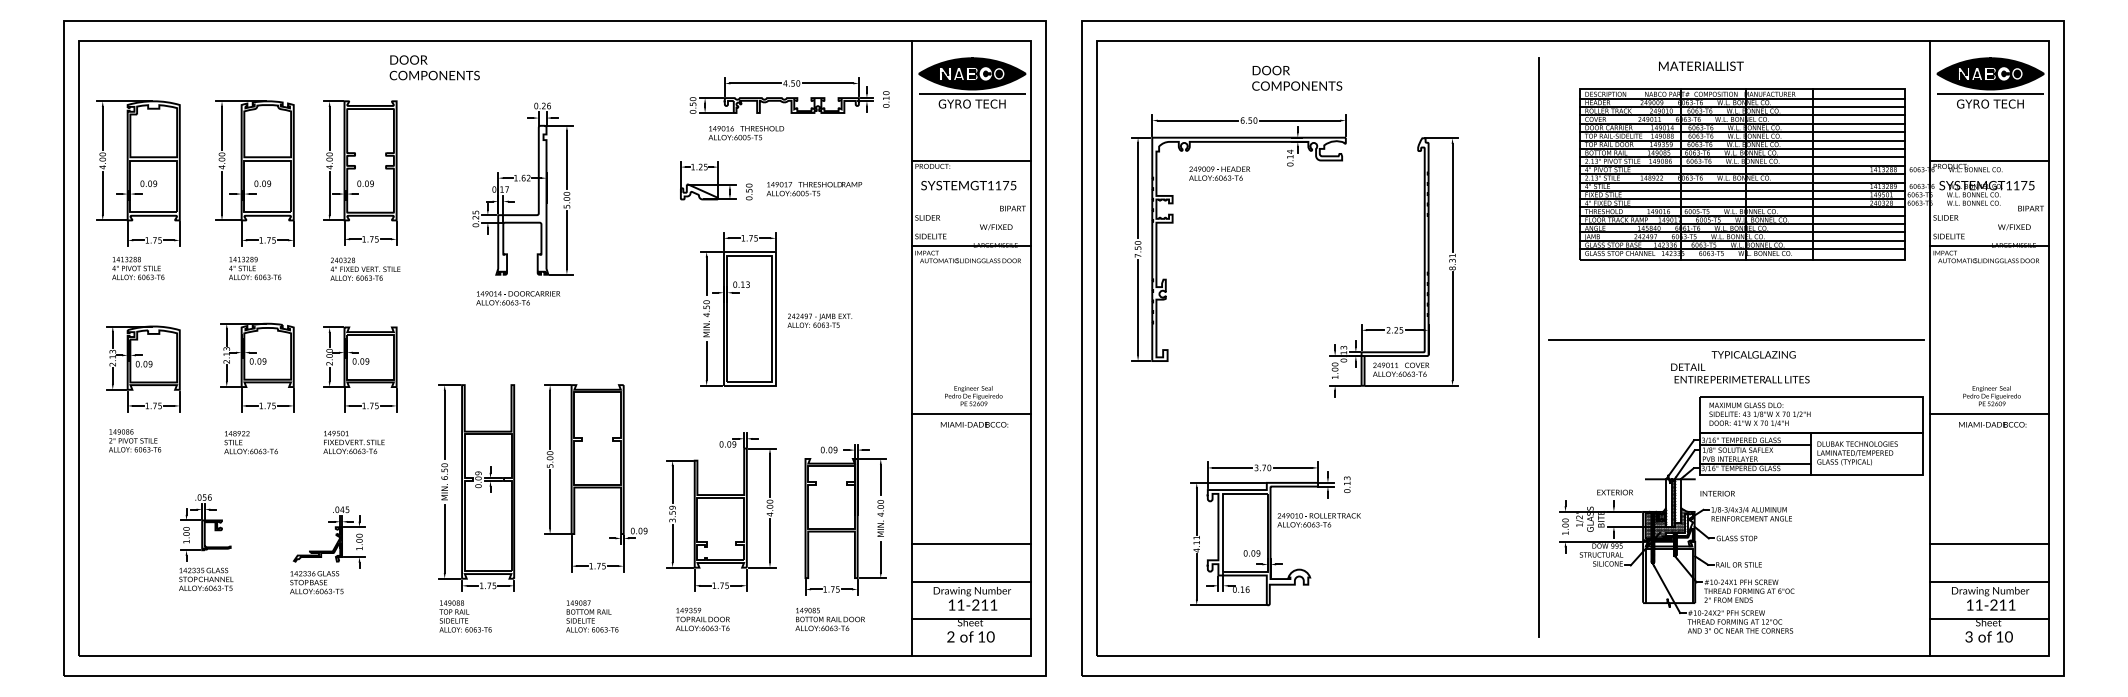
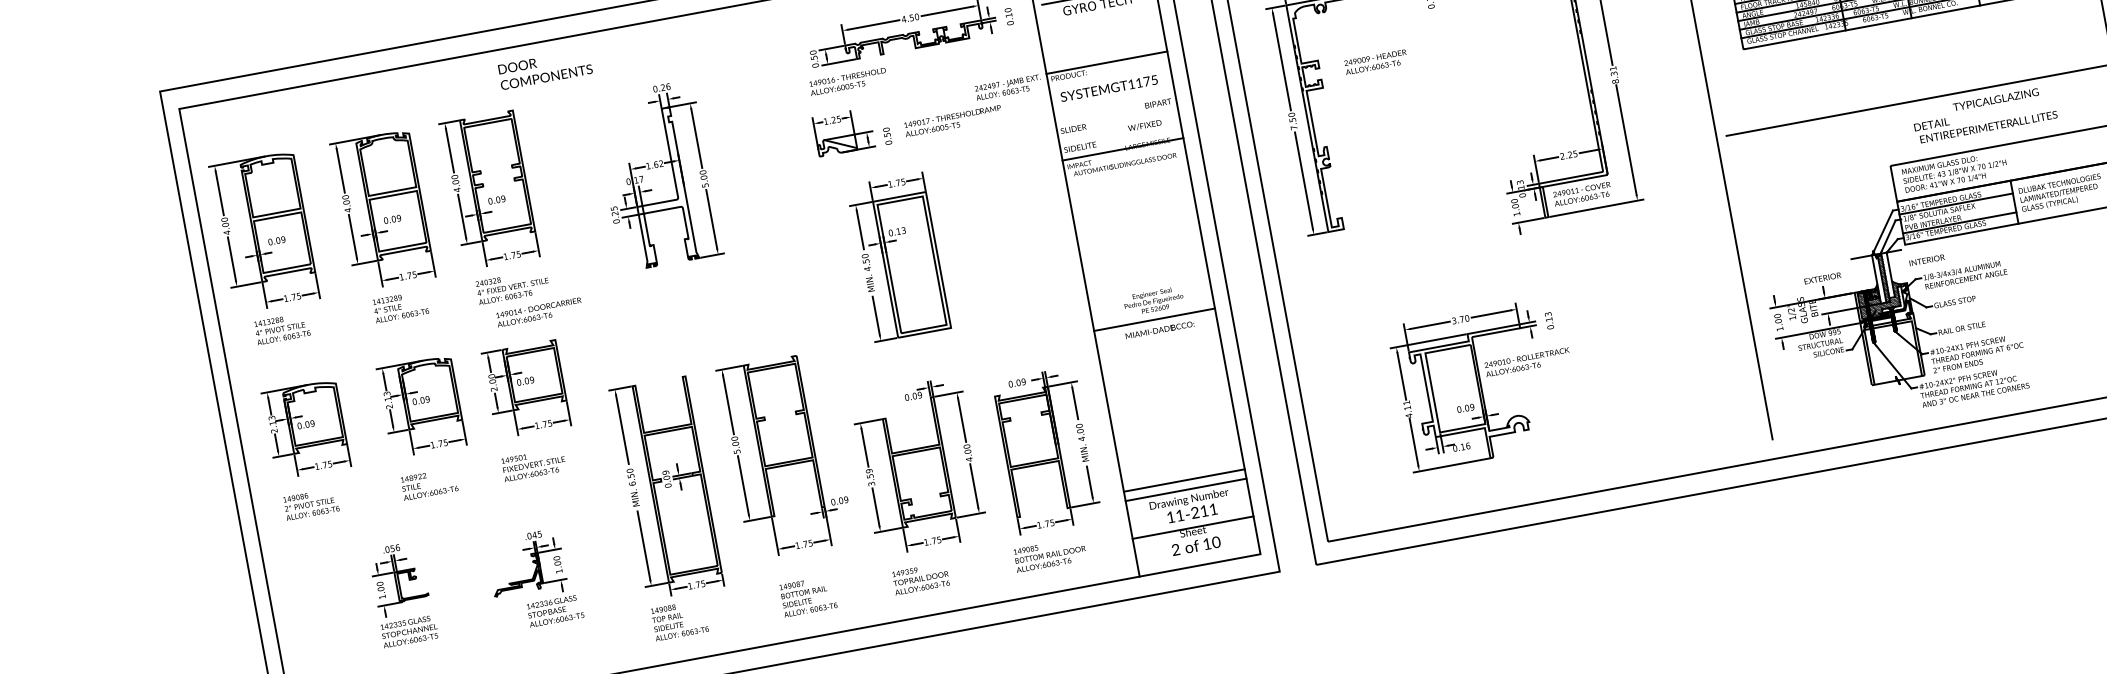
text: (746, 133) -> (848, 82), moved
text: (1219, 173) -> (1375, 62), moved
text: (518, 298) -> (539, 312), moved
text: (819, 320) -> (1007, 87), moved
text: (1740, 367) -> (1984, 115), moved
line: (970, 544) -> (1183, 480), moved
text: (316, 582) -> (555, 610), moved

